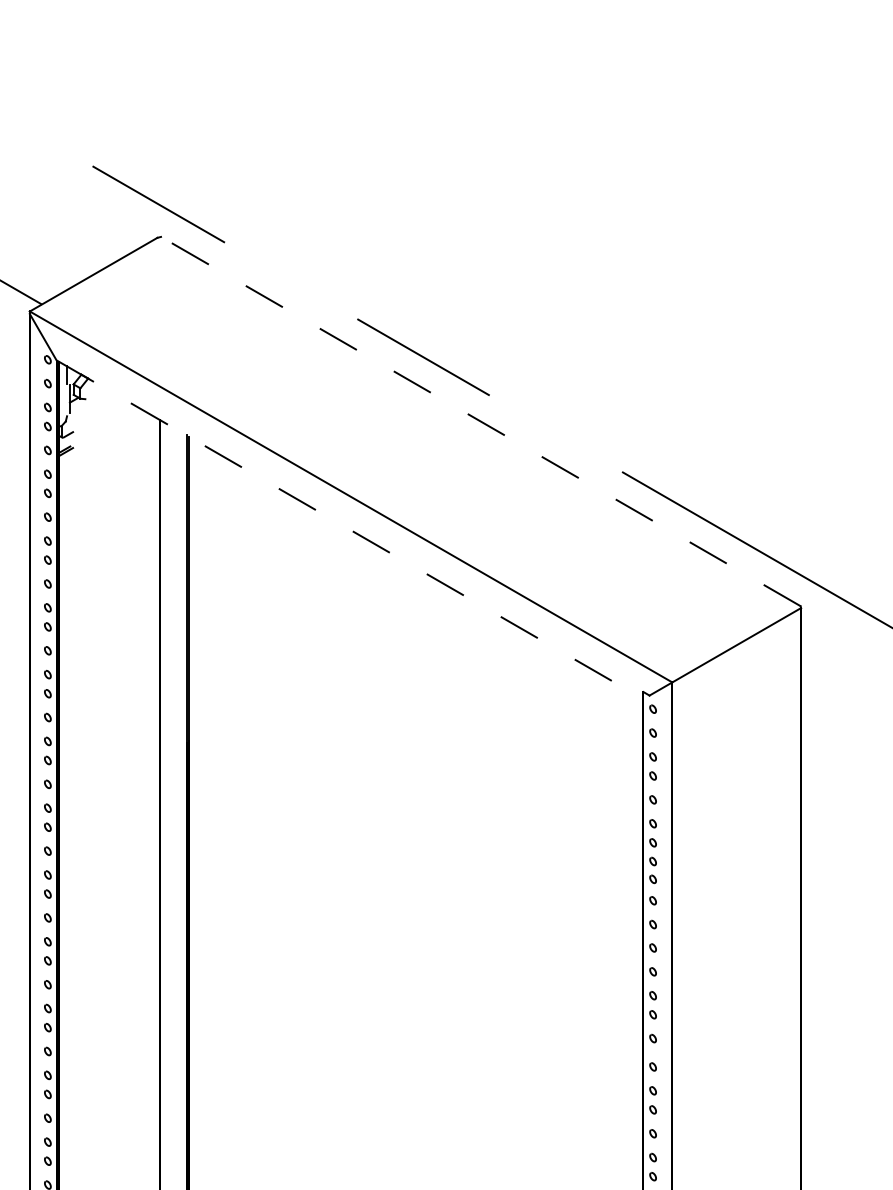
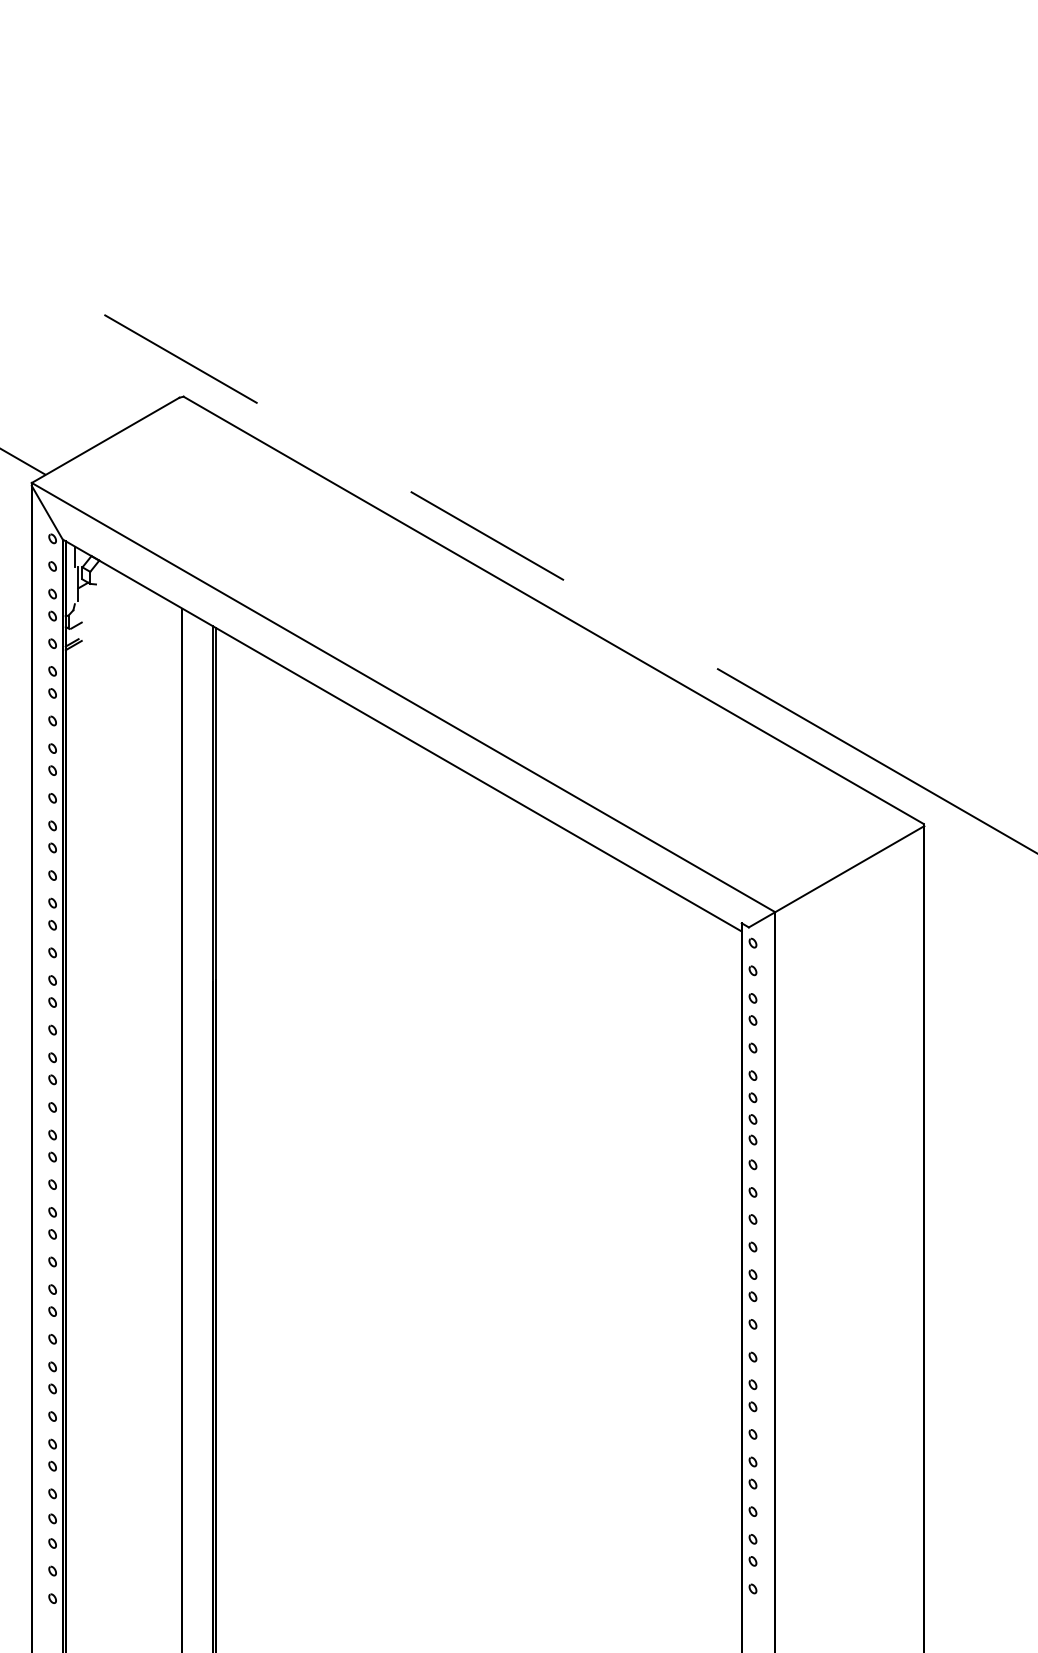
line: (480, 421) -> (553, 610), dashed -> solid
line: (350, 529) -> (402, 735), dashed -> solid

